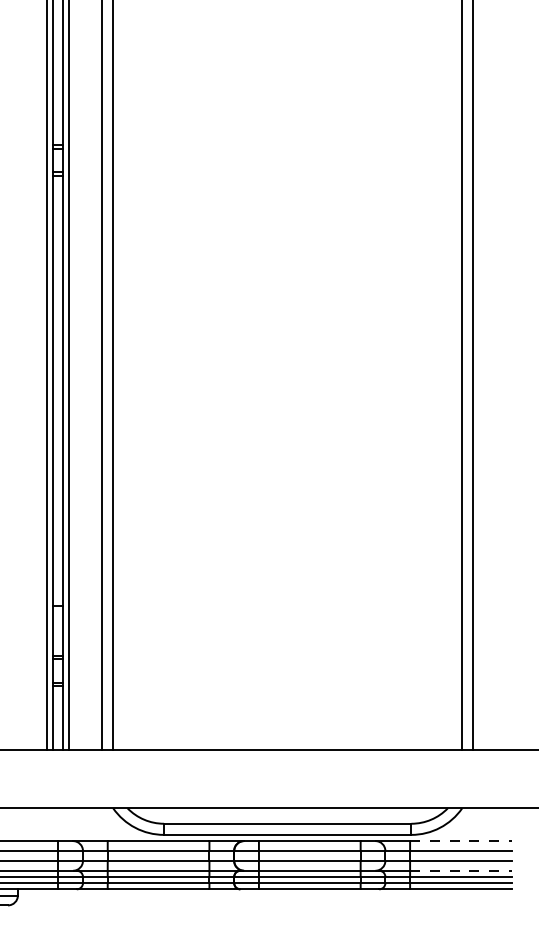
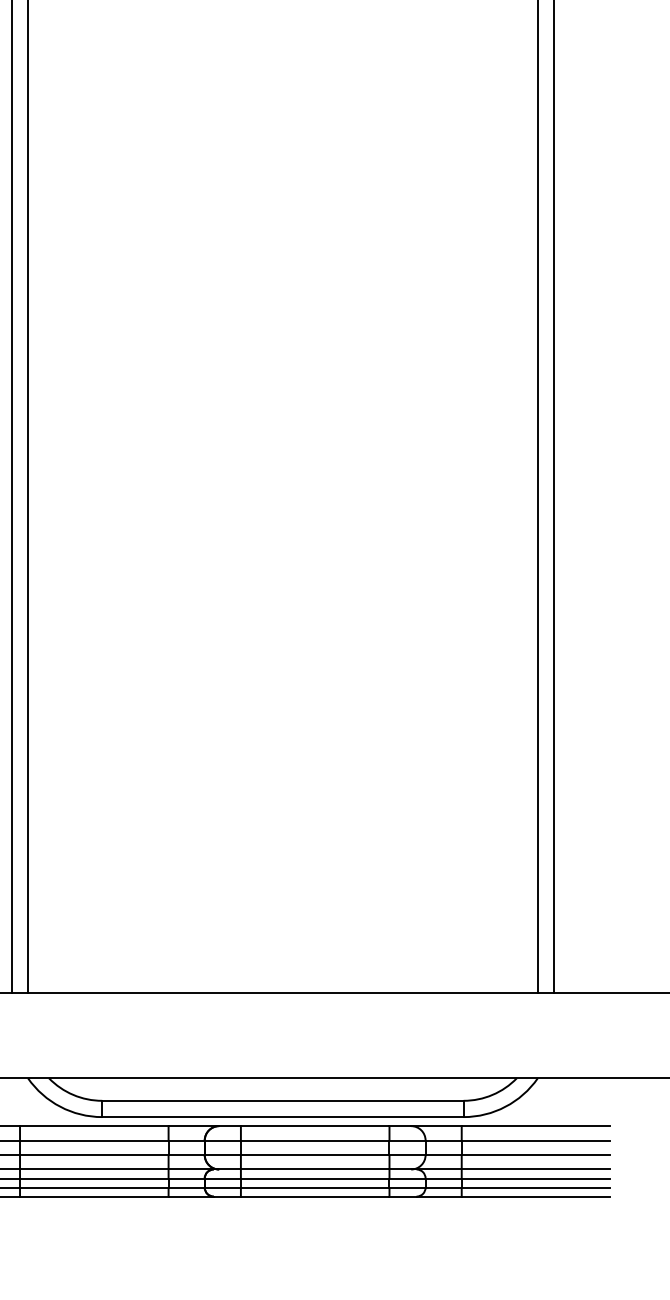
line: (460, 841) -> (535, 1126), dashed -> solid
line: (460, 870) -> (535, 1169), dashed -> solid

